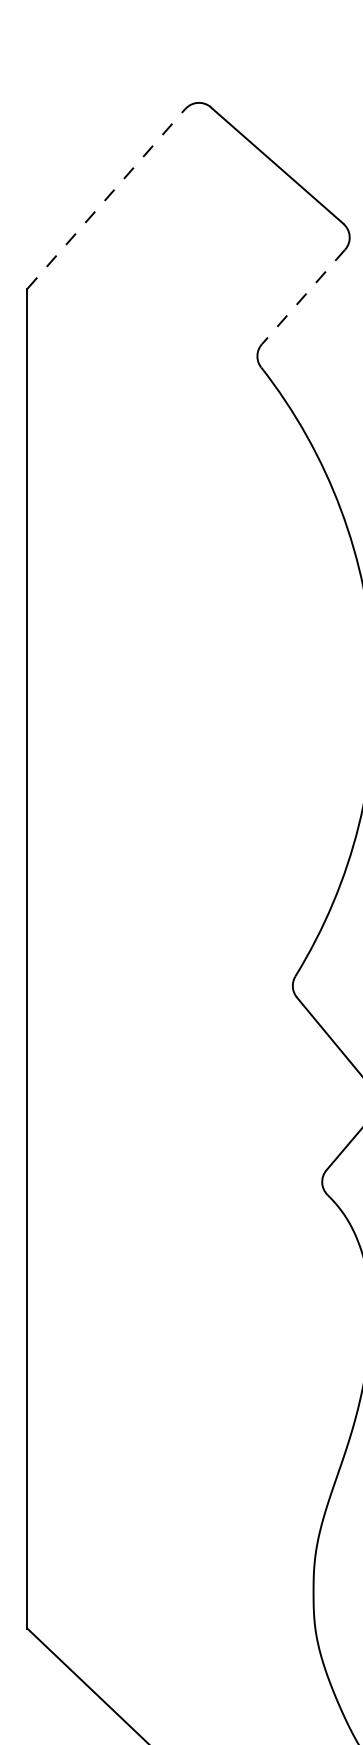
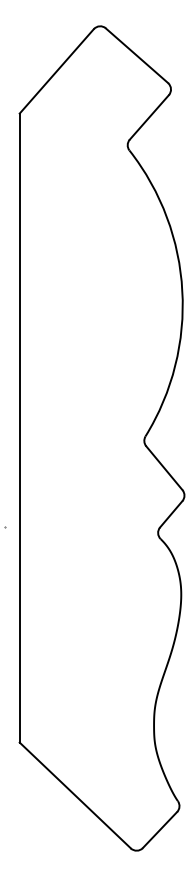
line: (107, 199) -> (57, 71), dashed -> solid
line: (303, 297) -> (149, 117), dashed -> solid

